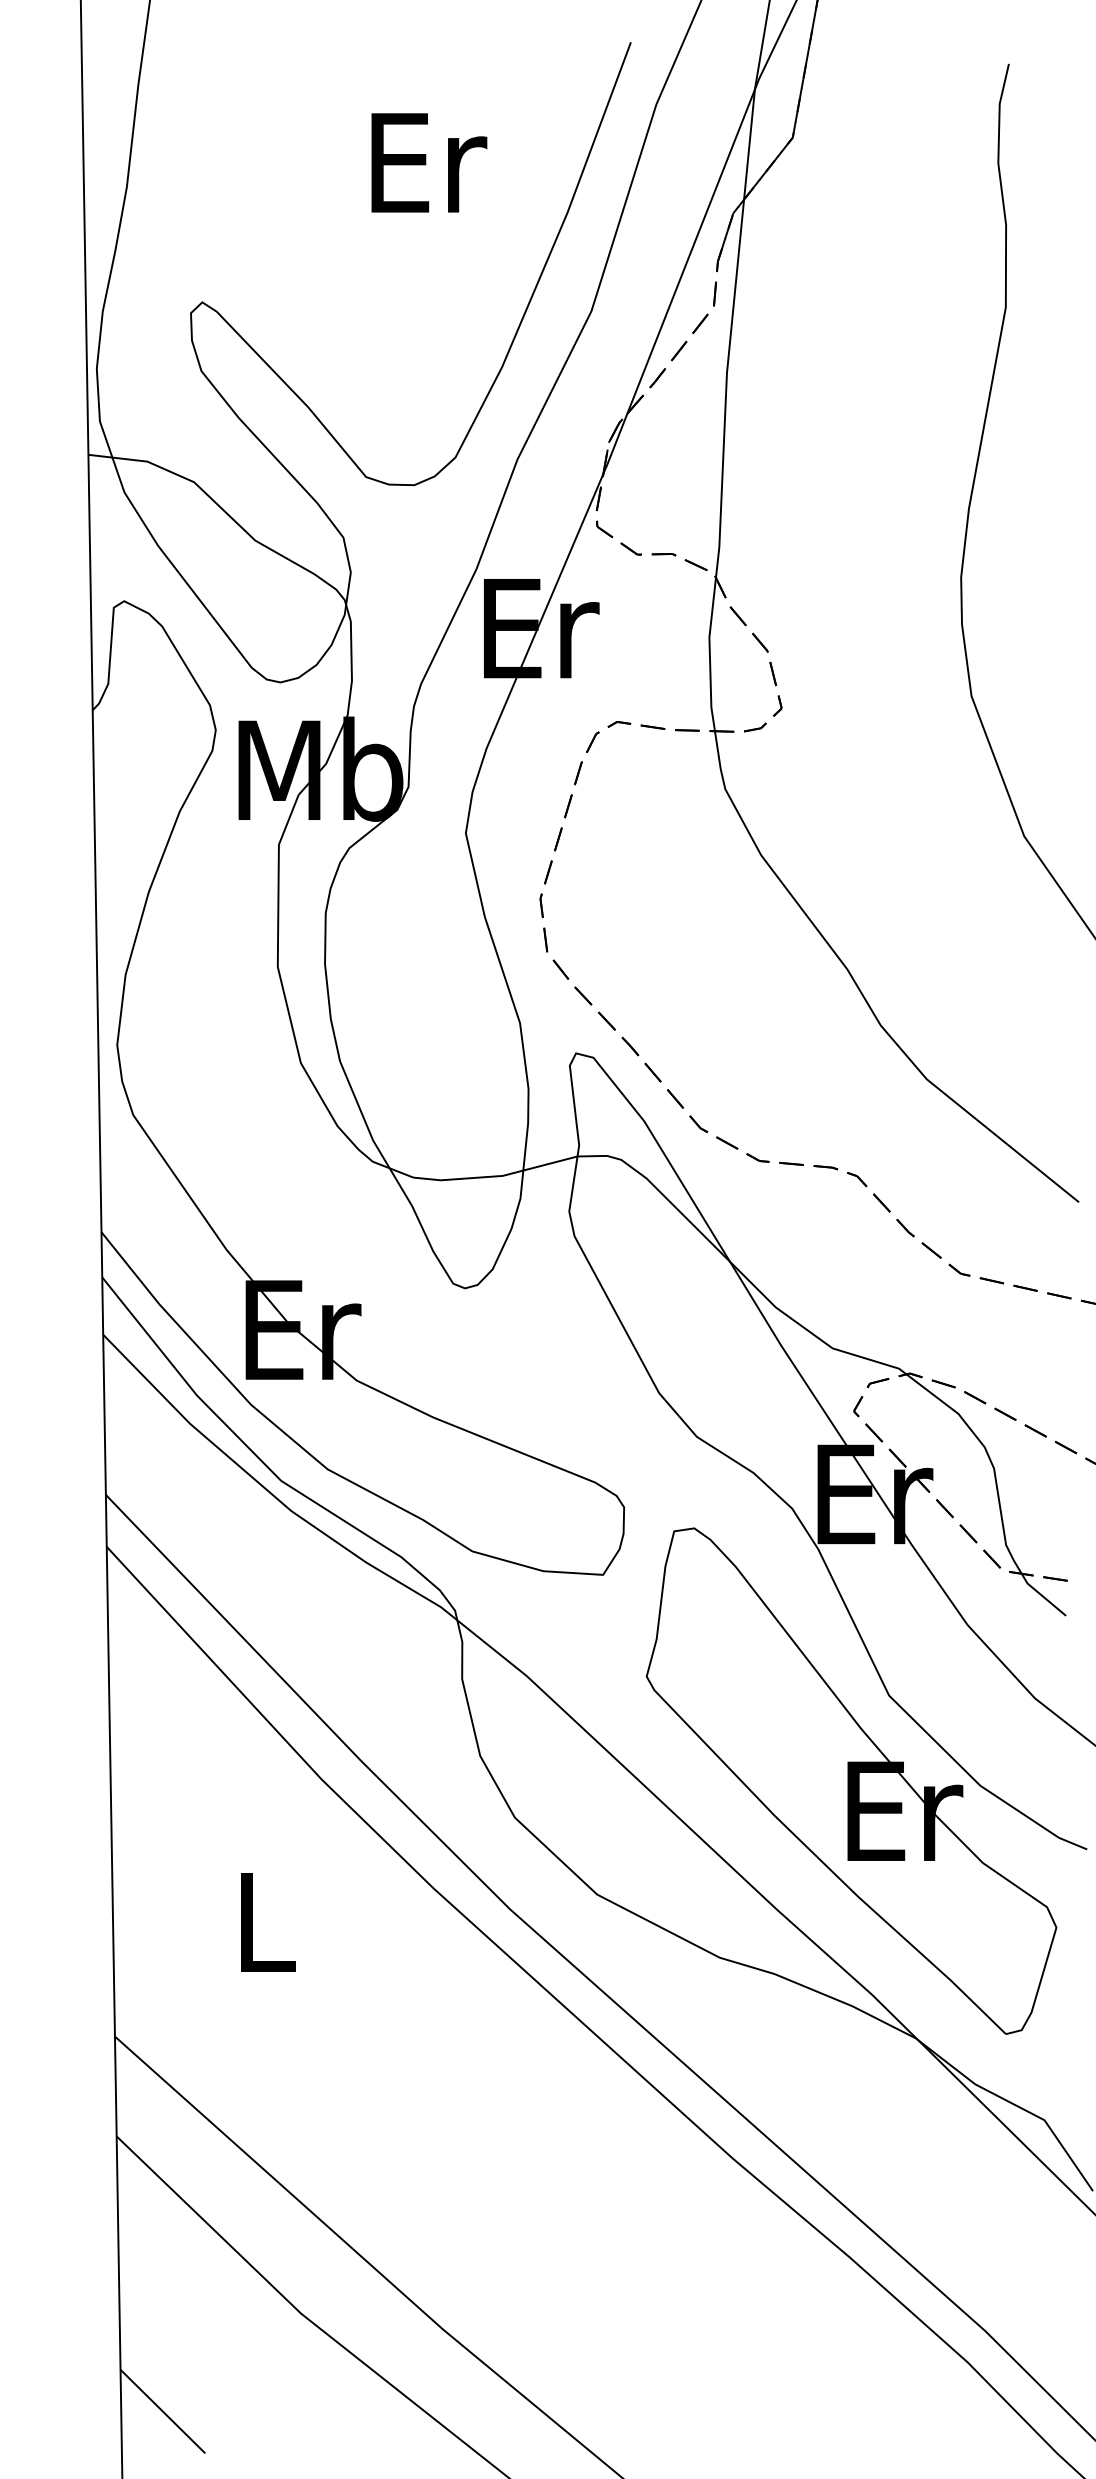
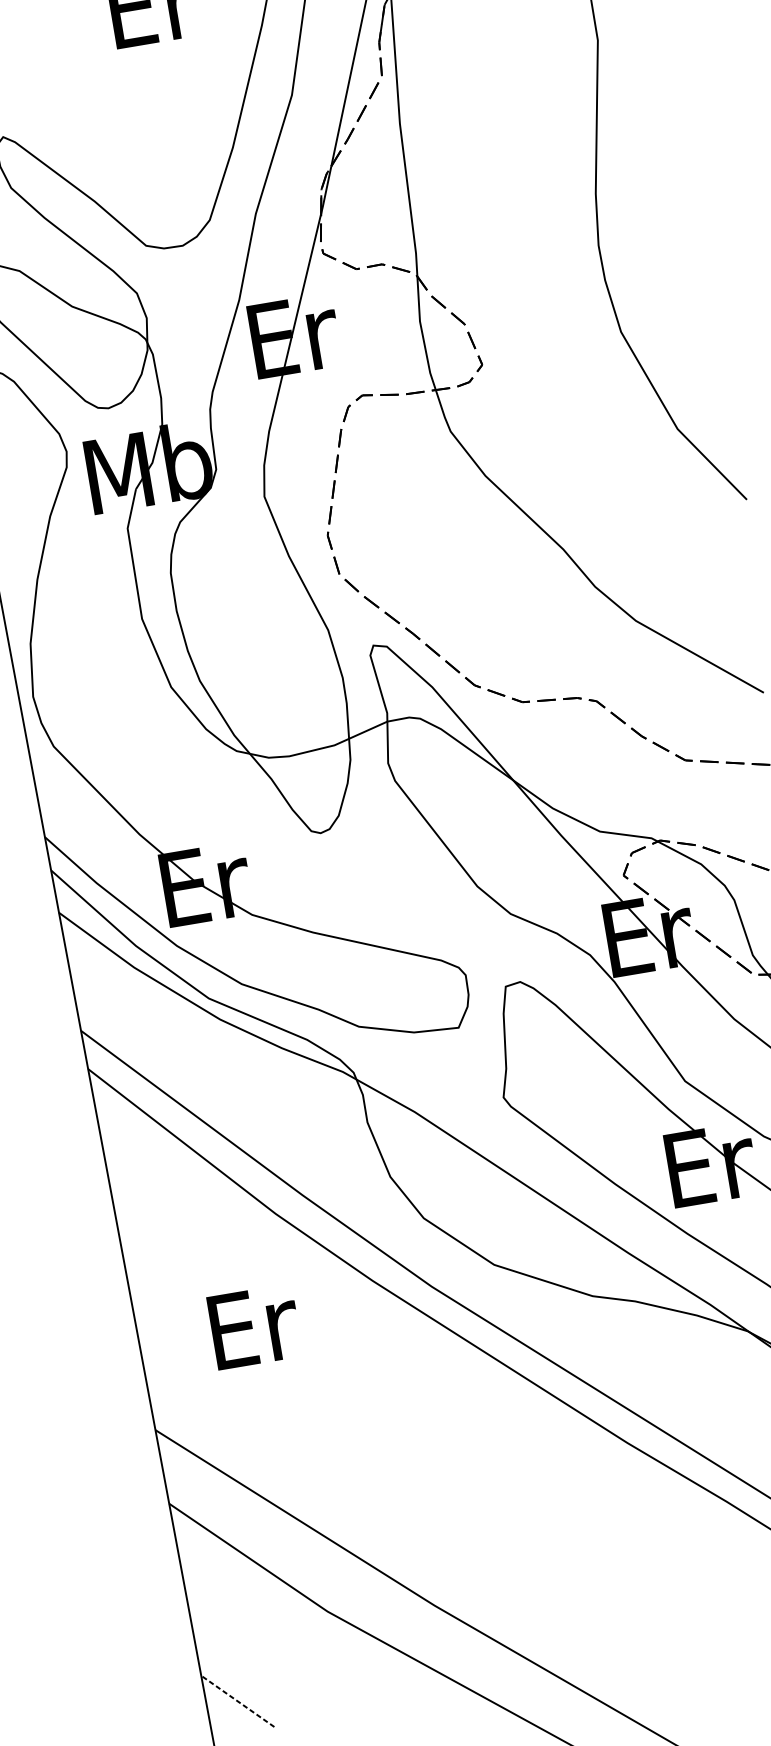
text: (268, 1922) -> (254, 1326), L -> Er
line: (162, 2411) -> (237, 1701), solid -> dashed

